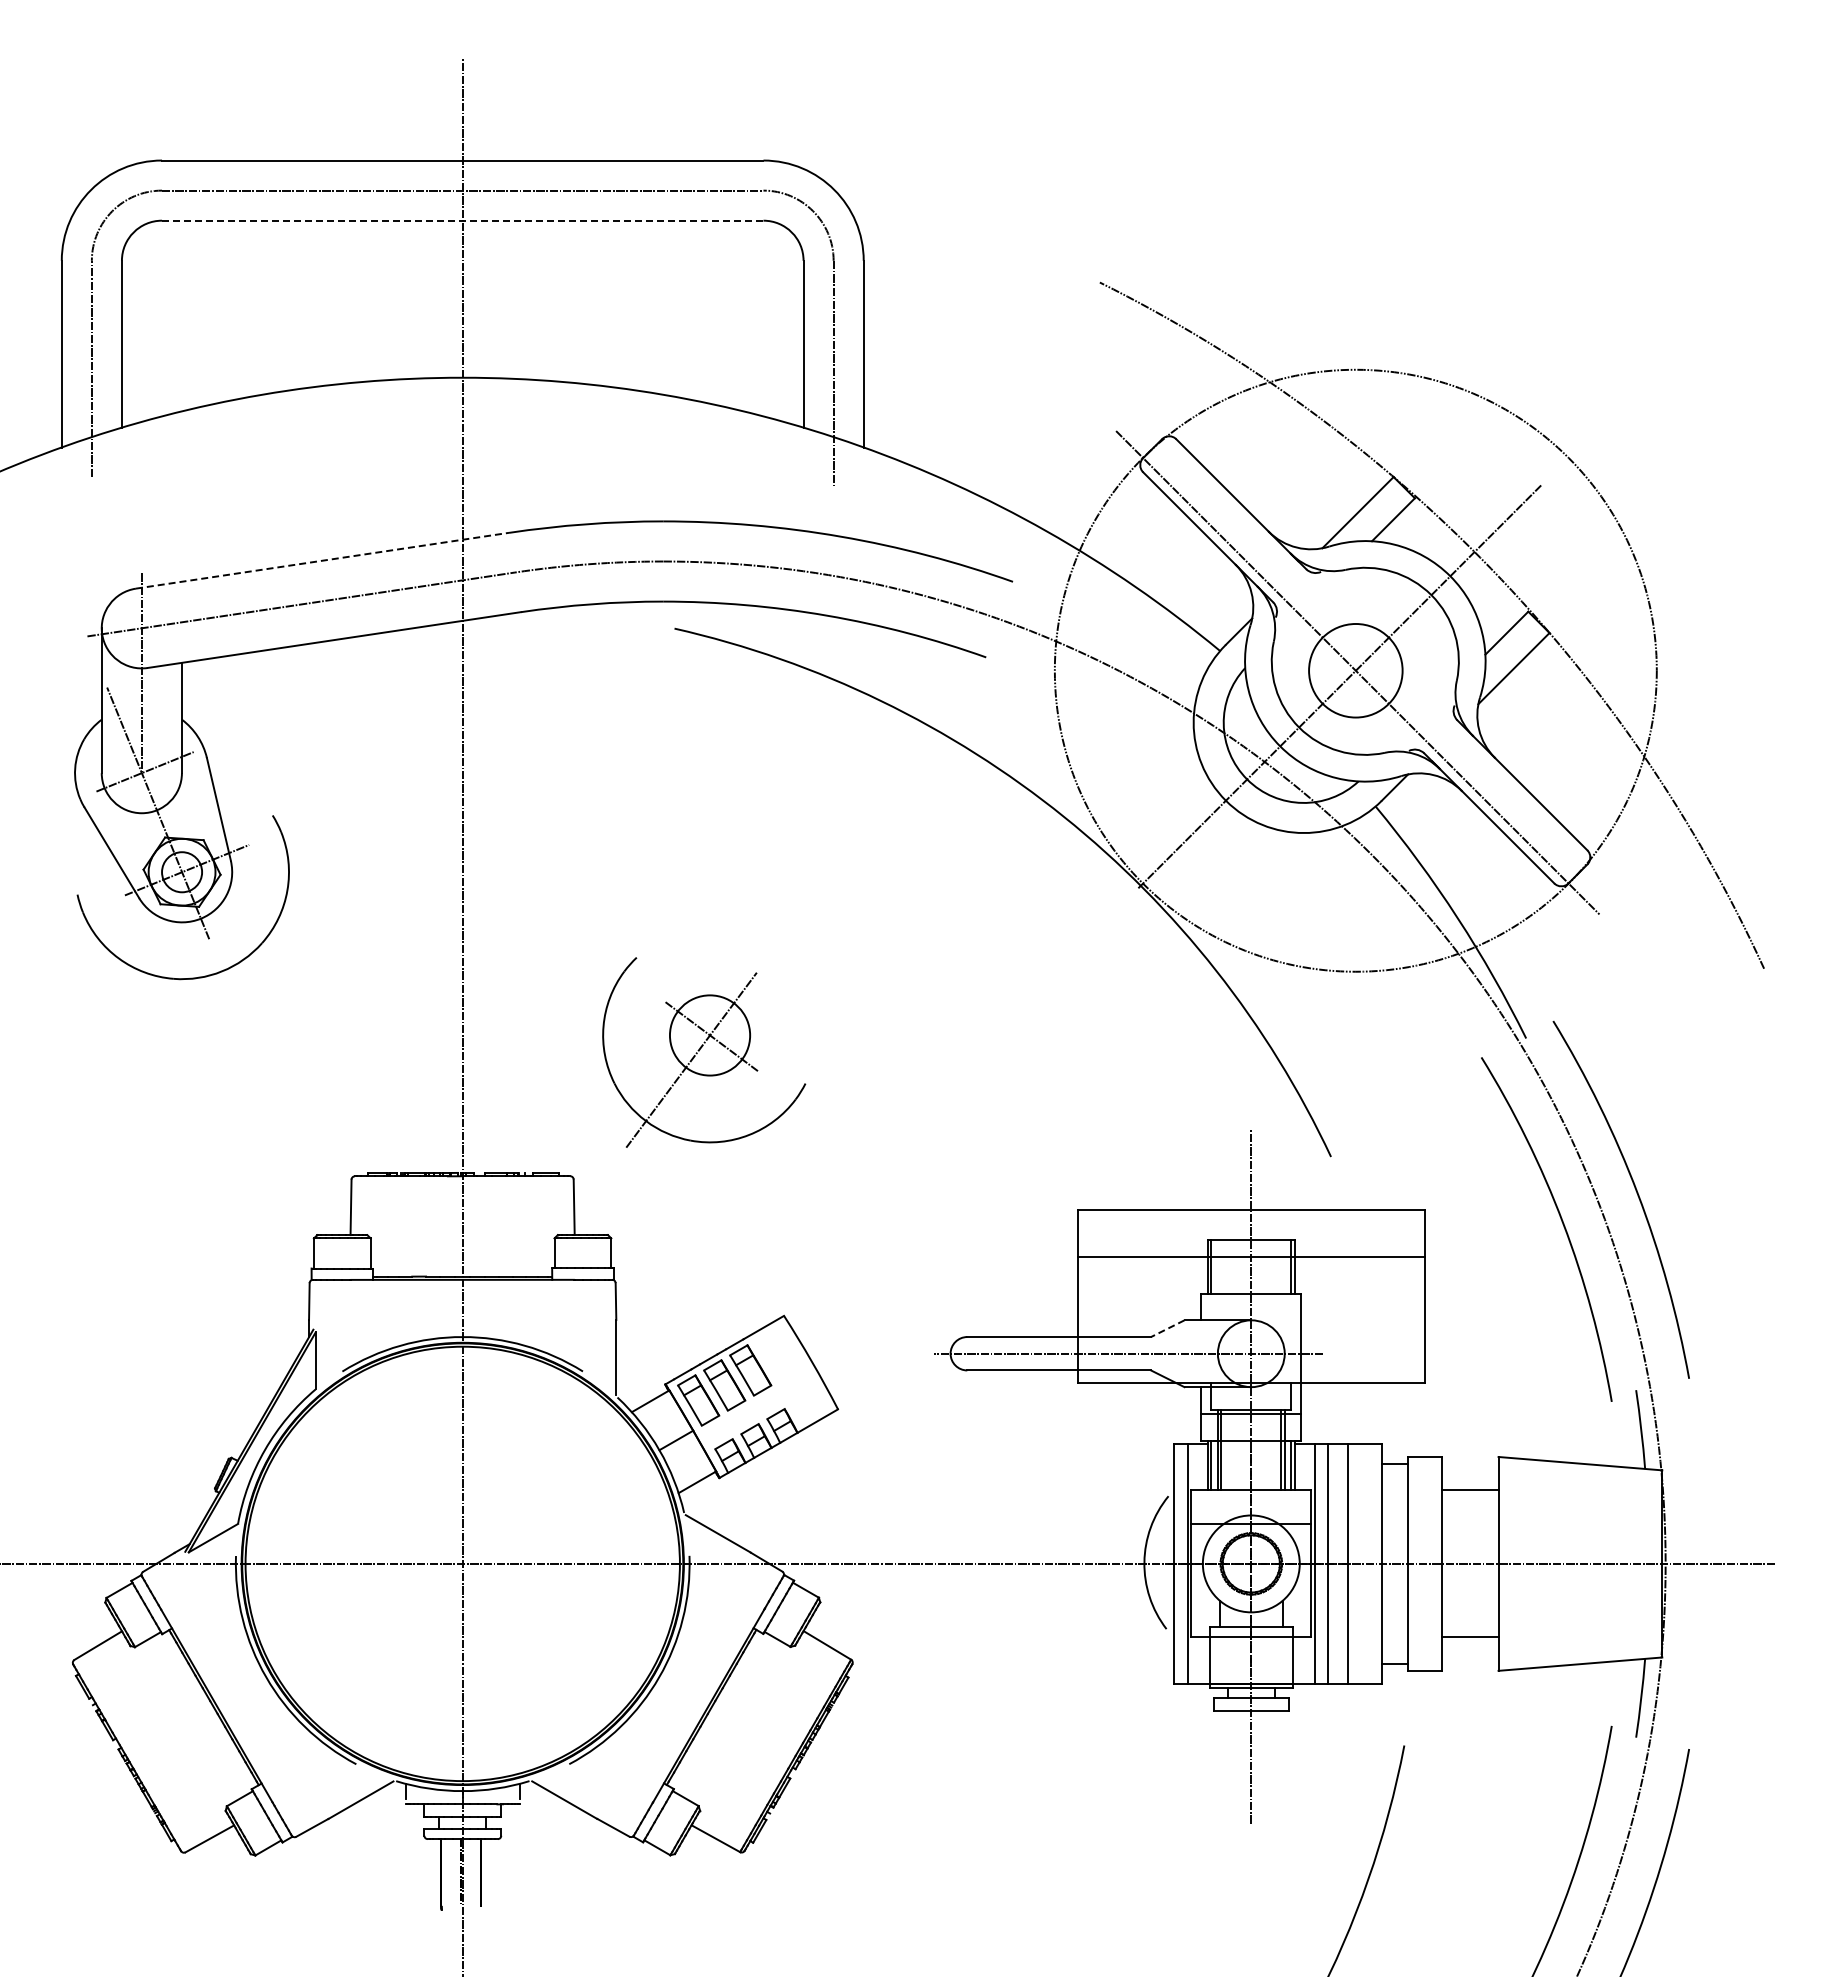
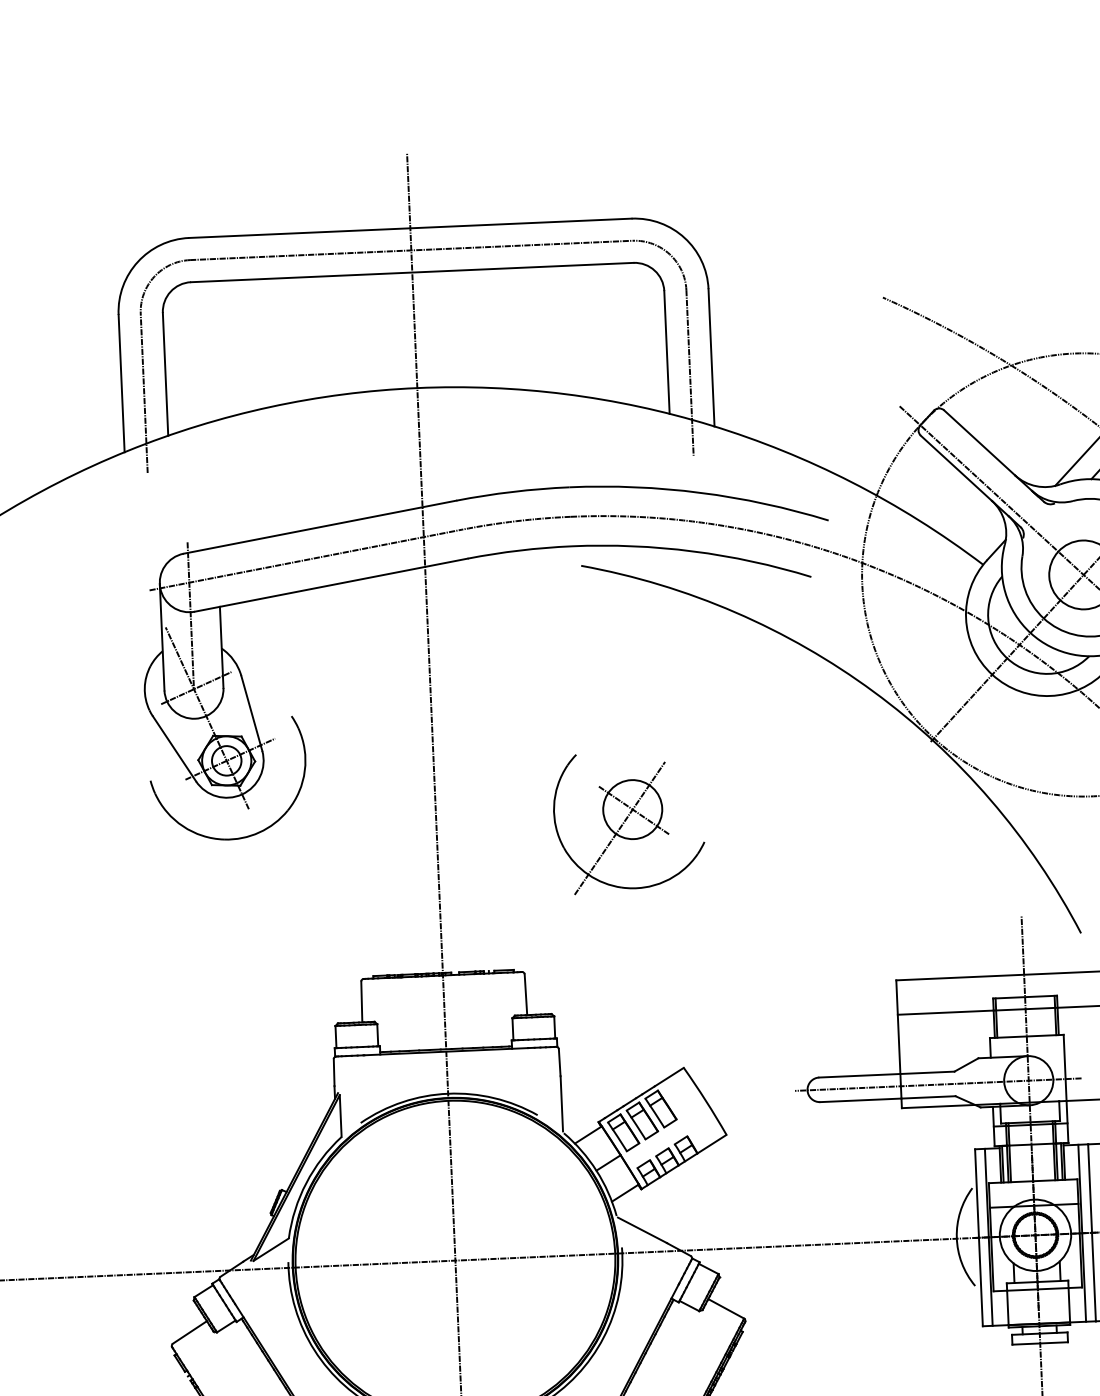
line: (462, 220) -> (412, 272), dashed -> solid
line: (322, 560) -> (320, 527), dashed -> solid
part: (704, 1052) -> (629, 822), moved
line: (1167, 1328) -> (966, 1064), dashed -> solid

